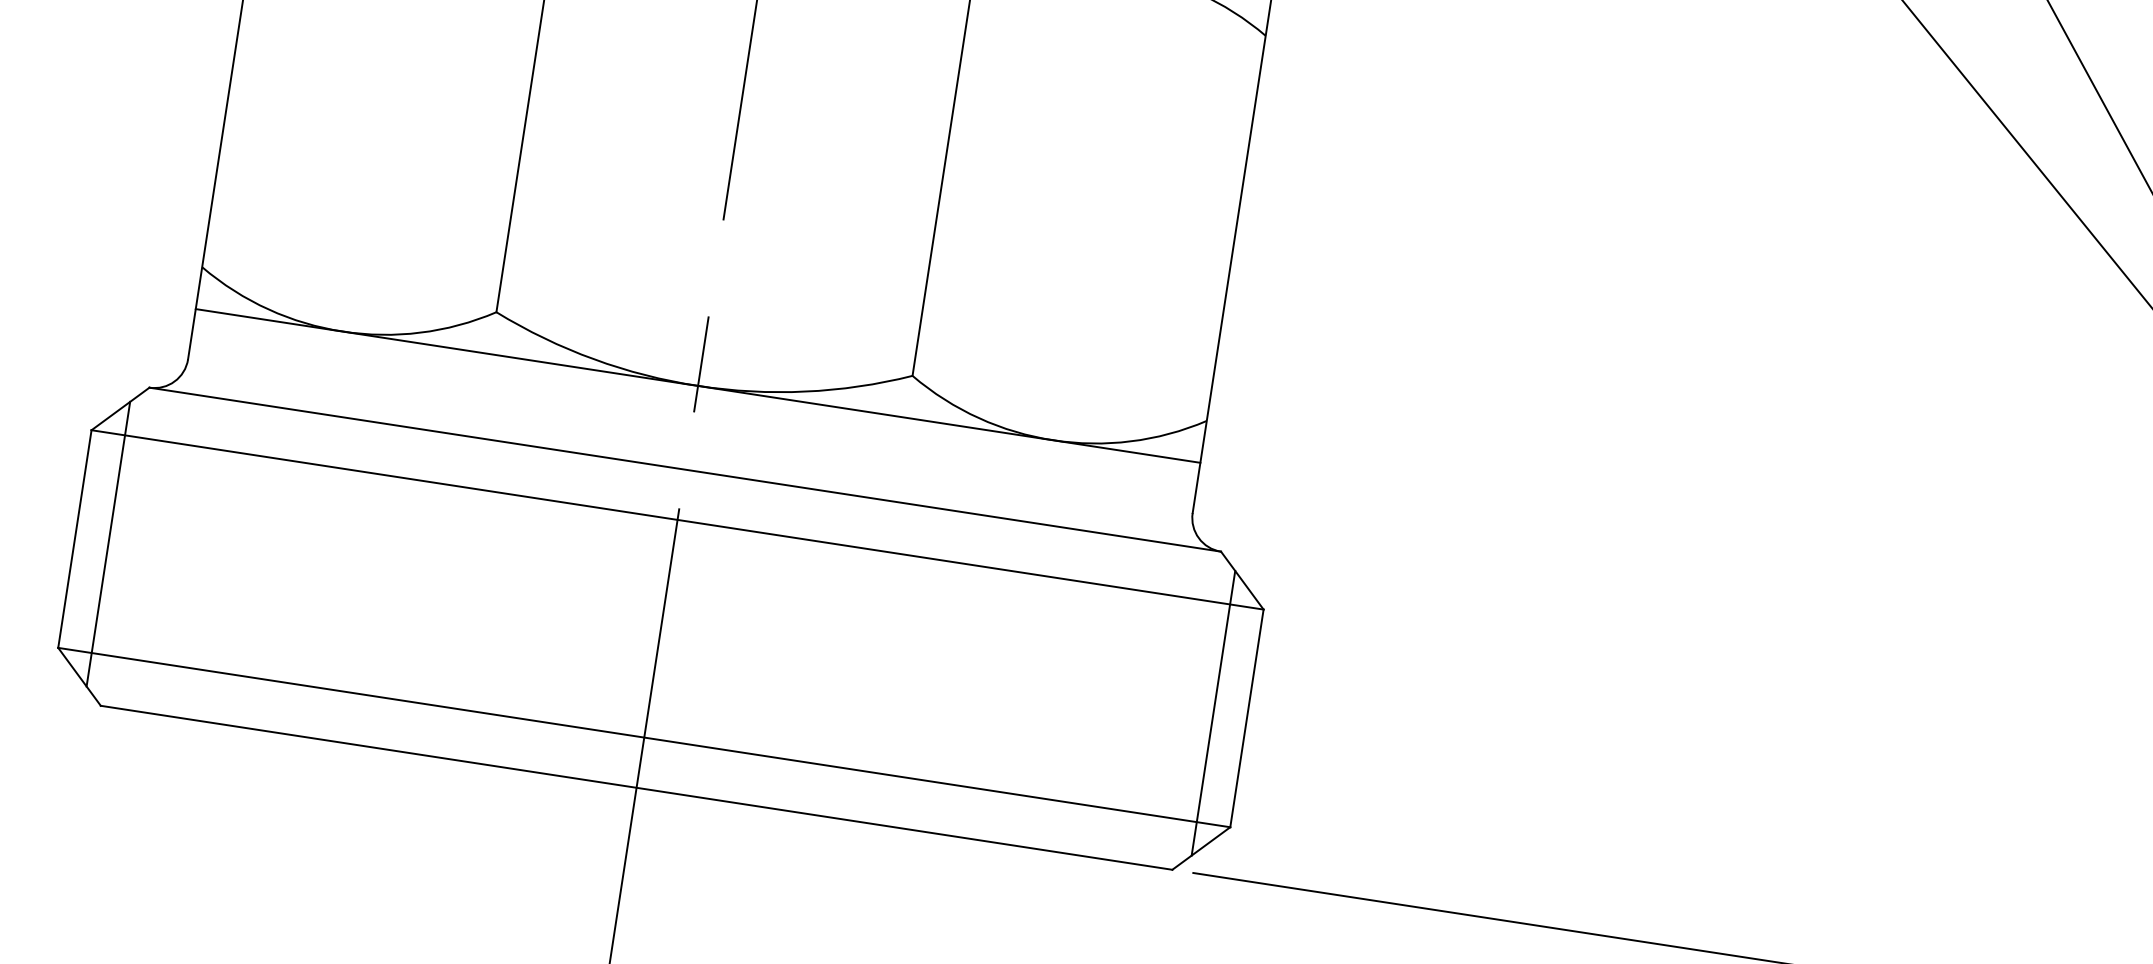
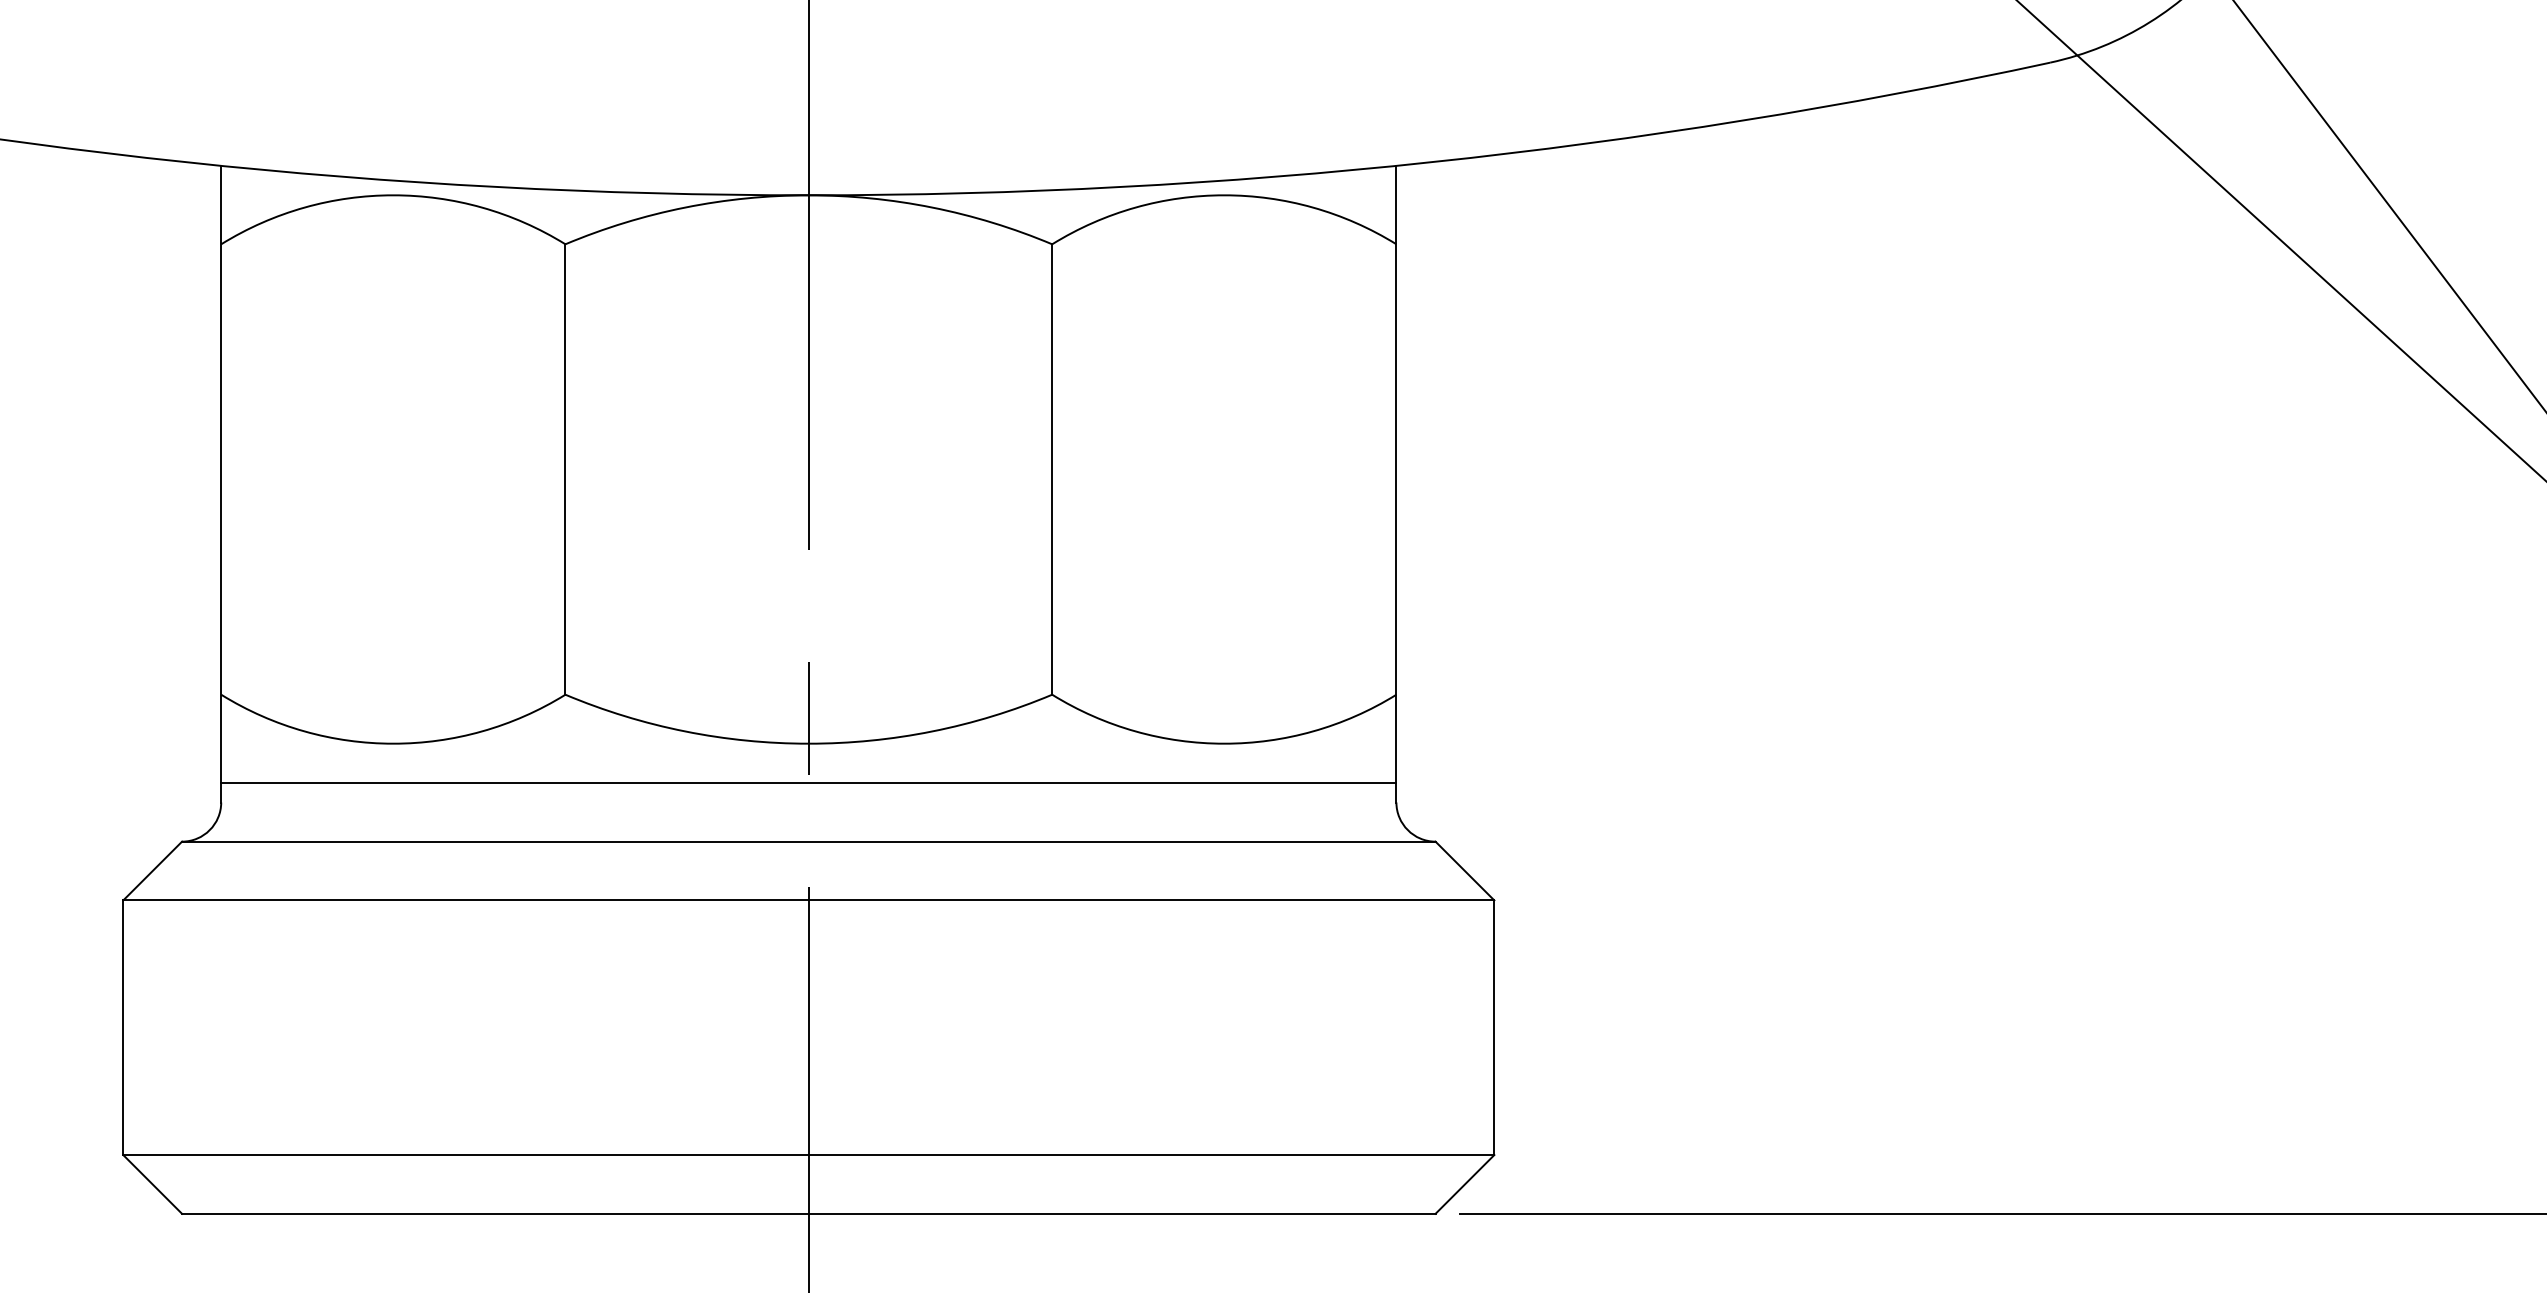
line: (697, 385) -> (808, 782), moved
line: (108, 543) -> (162, 1027), removed
line: (1213, 713) -> (1455, 1027), removed

